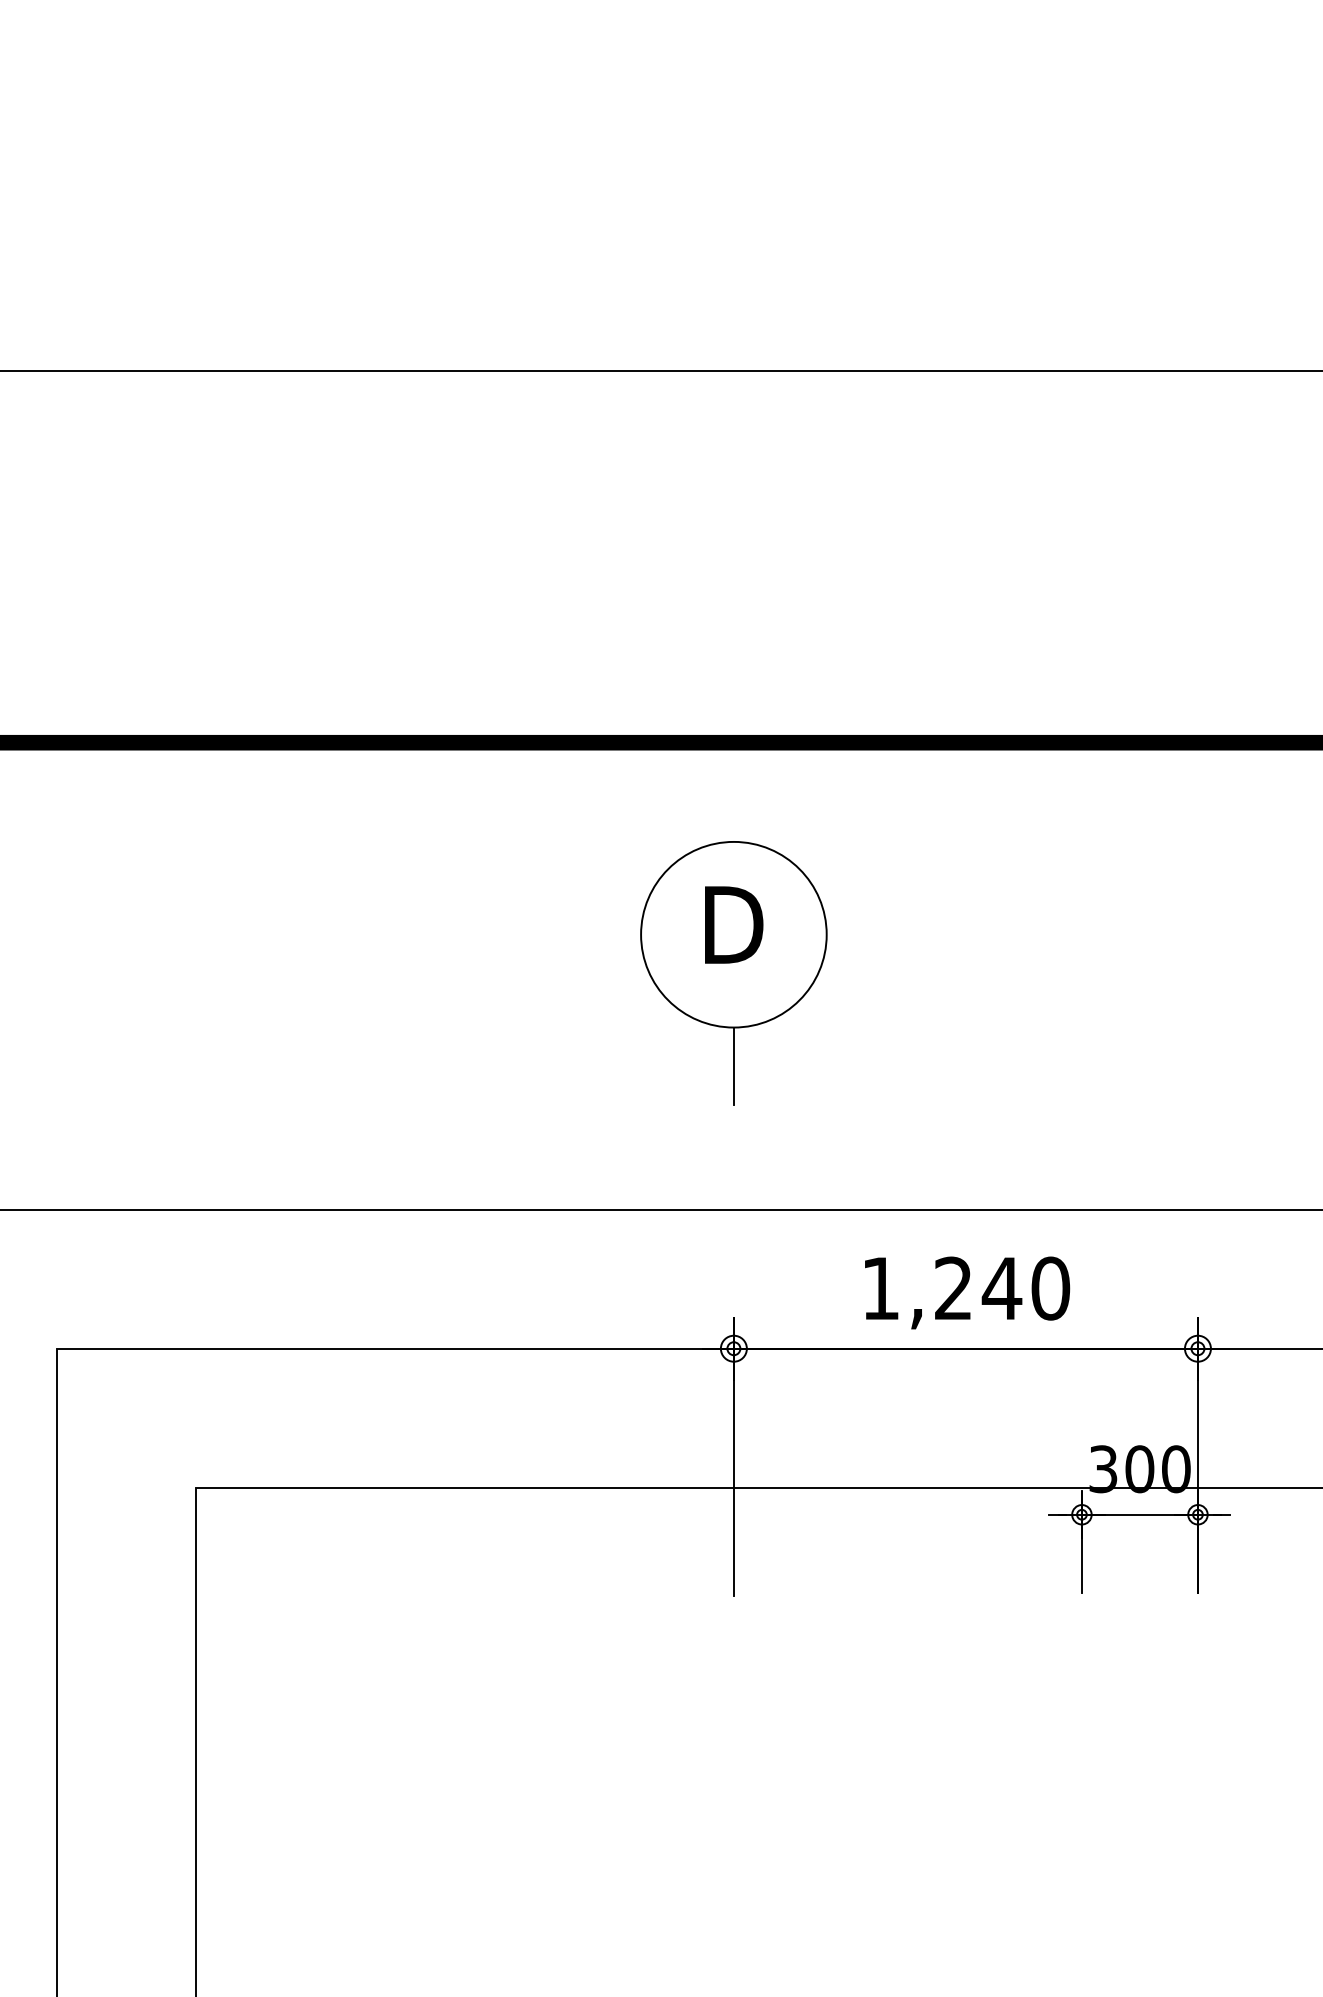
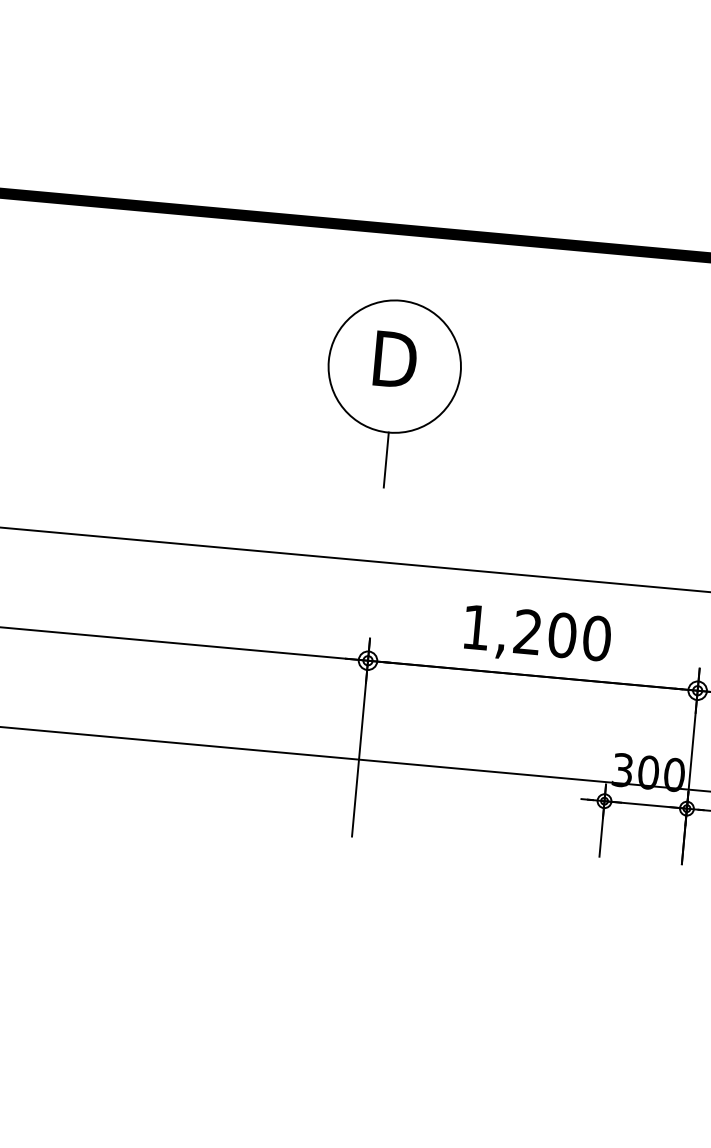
text: (1001, 1288) -> (562, 635), 1,240 -> 1,200

